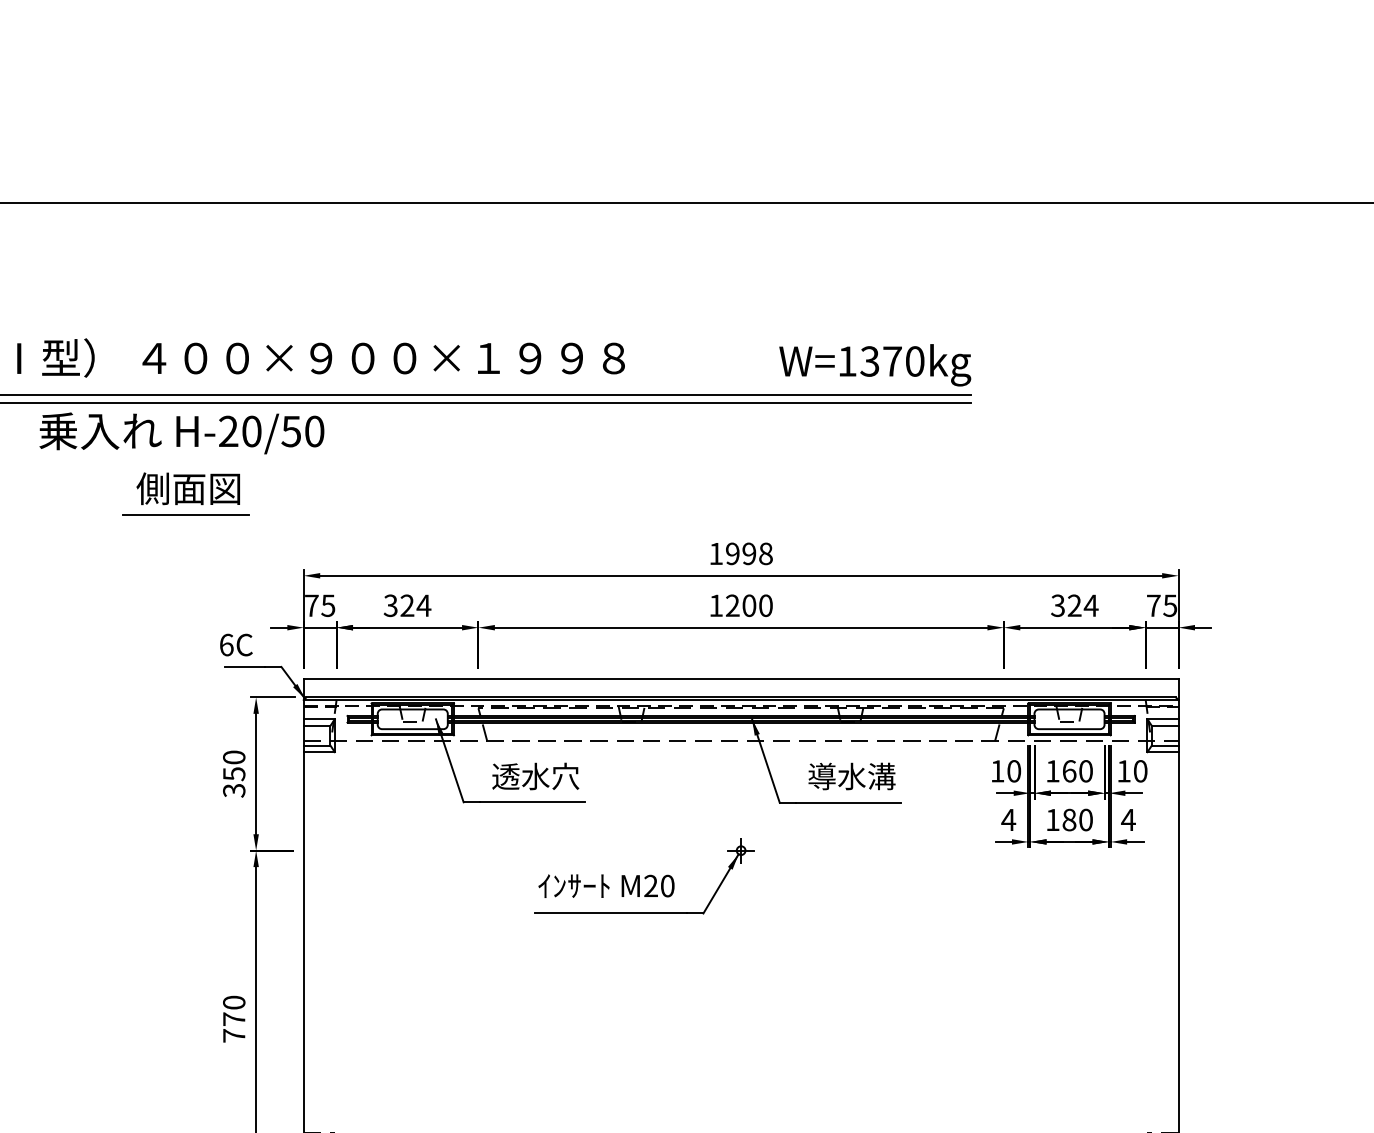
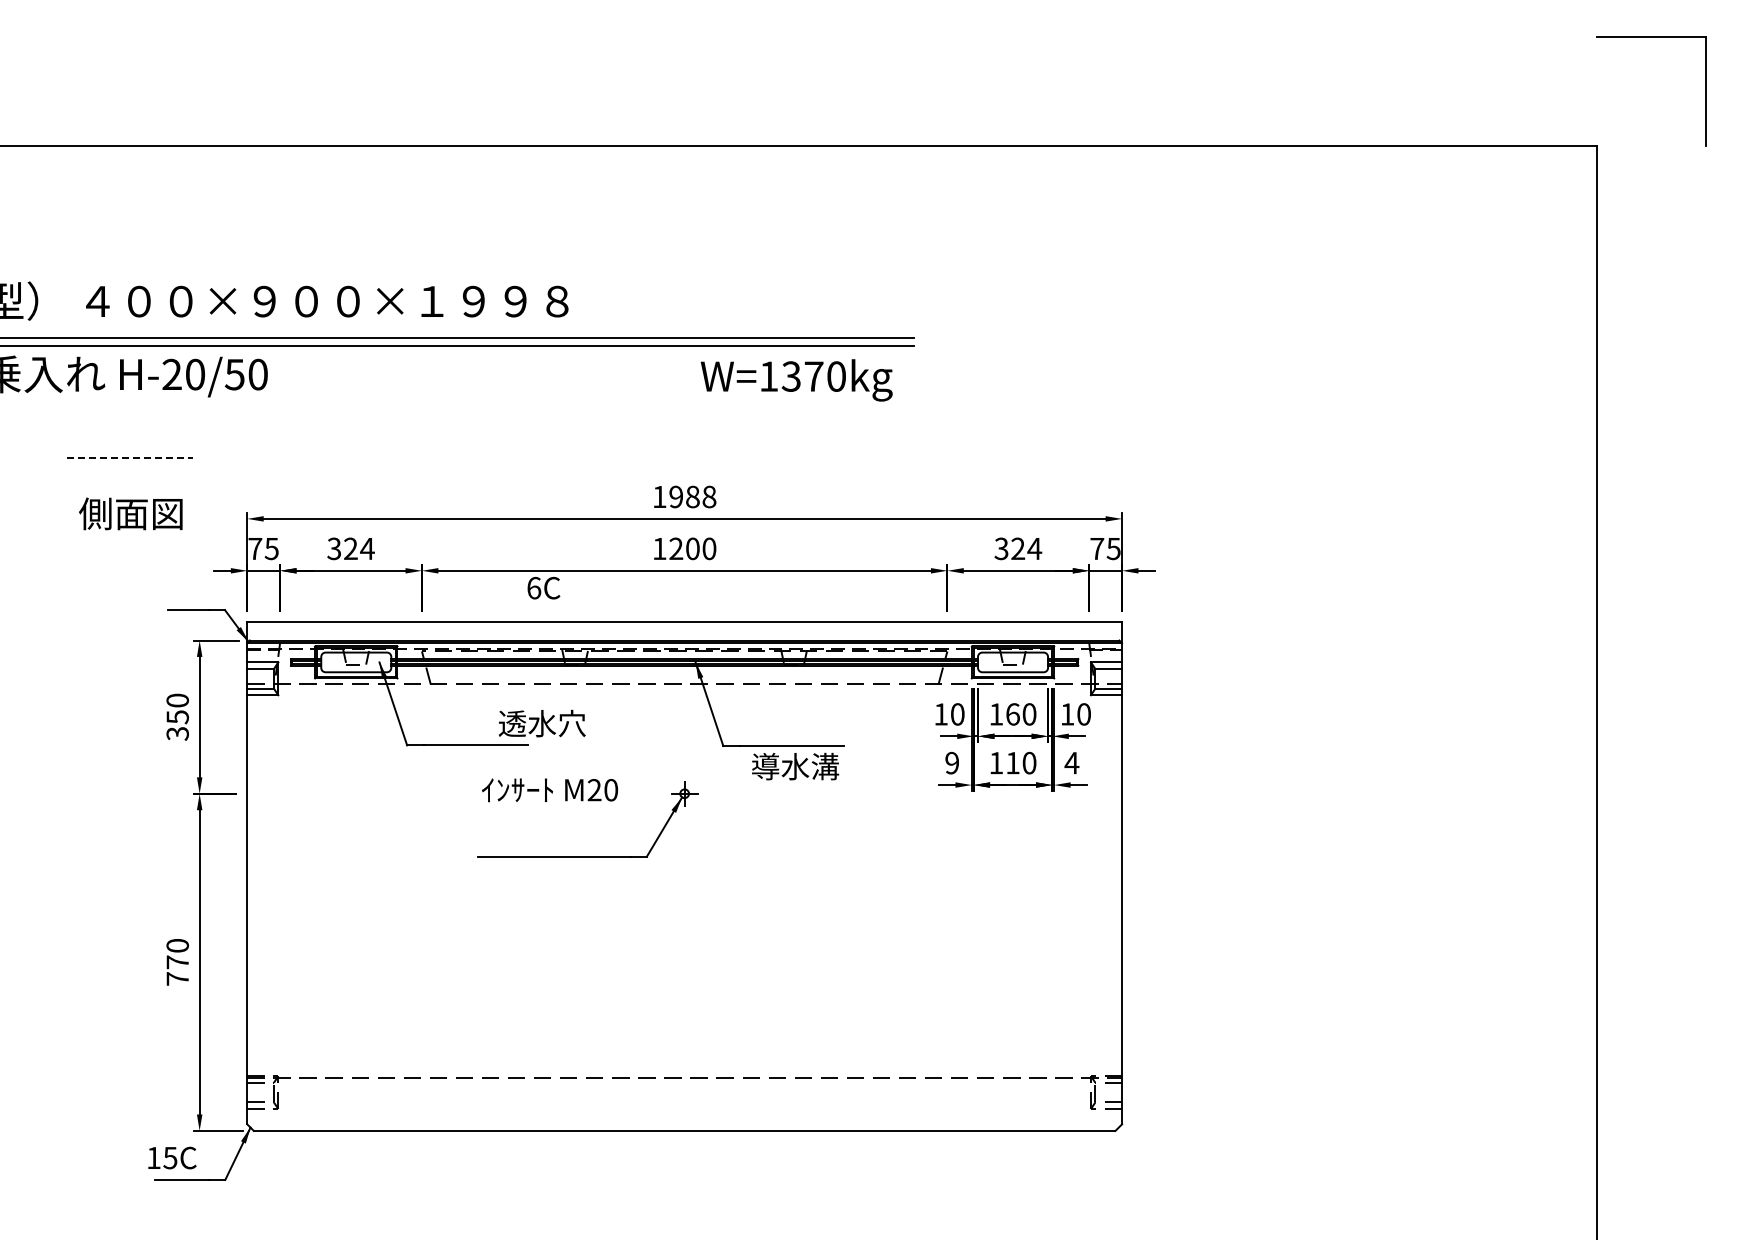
text: (874, 365) -> (796, 380), moved
text: (187, 488) -> (130, 513), moved
line: (186, 514) -> (130, 457), solid -> dashed
text: (748, 553) -> (692, 496), 1998 -> 1988
text: (235, 645) -> (543, 588), moved
text: (535, 776) -> (542, 723), moved
text: (851, 776) -> (795, 766), moved
text: (1007, 819) -> (951, 762), 4 -> 9
text: (1068, 820) -> (1012, 763), 180 -> 110
text: (605, 886) -> (549, 790), moved

